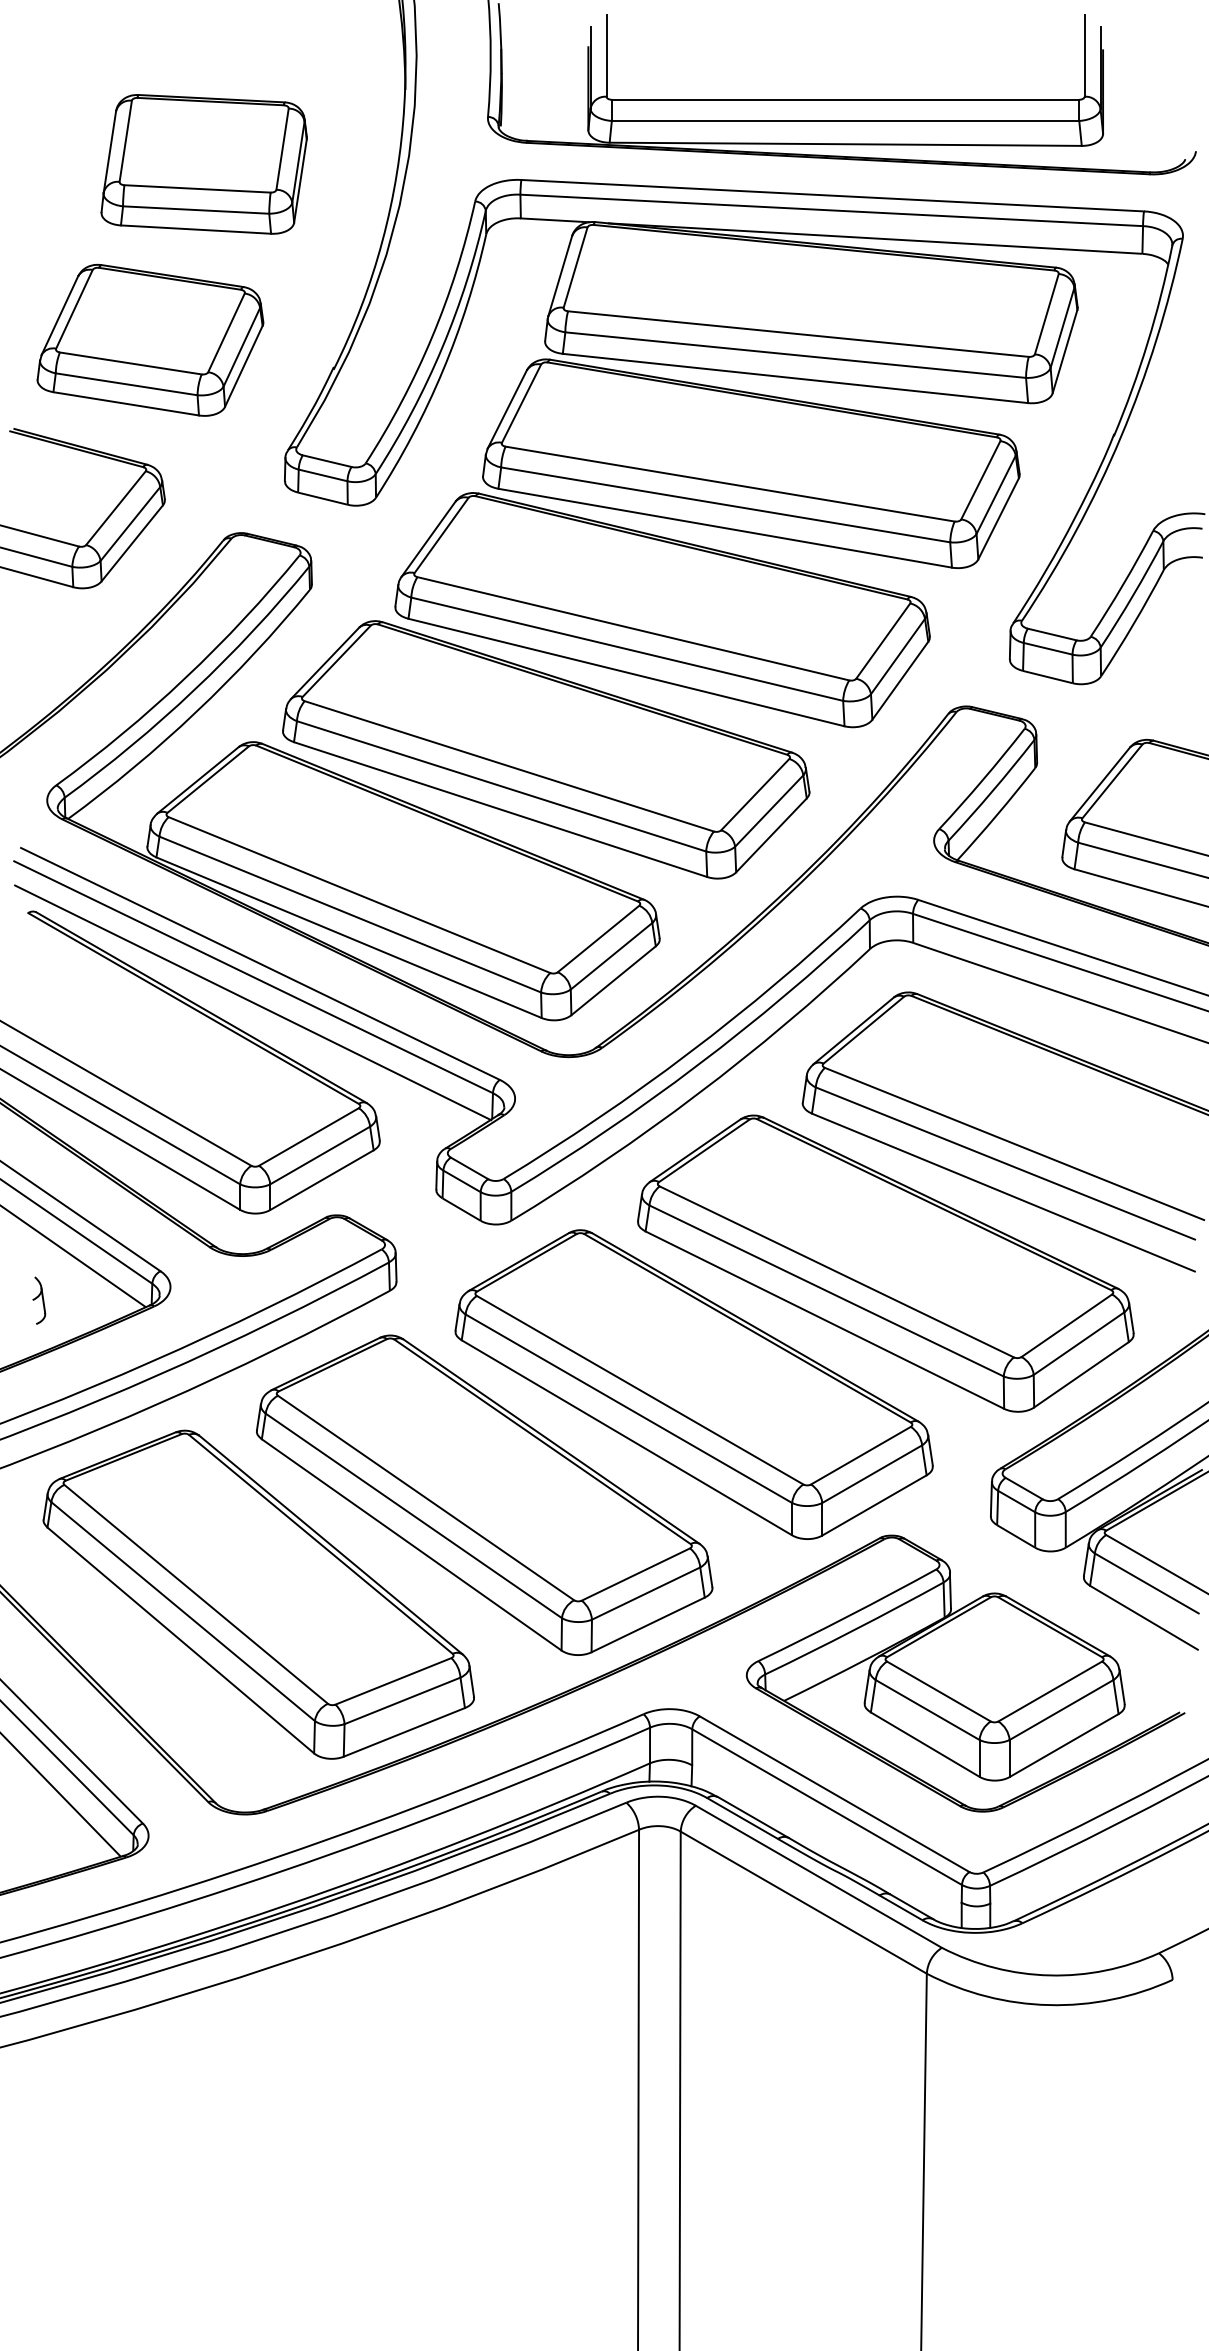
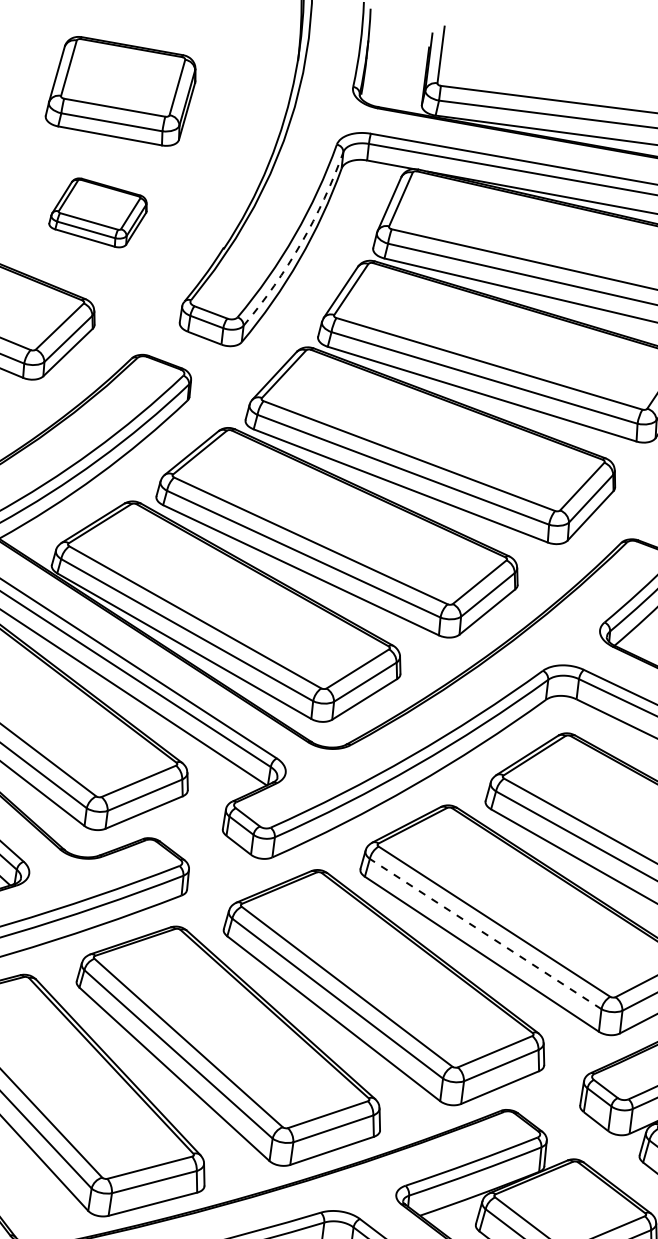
part: (203, 164) -> (121, 91), moved
part: (150, 340) -> (98, 212), size x0.6
arc: (442, 347) -> (301, 243), solid -> dashed
line: (826, 1290) -> (485, 933), solid -> dashed

